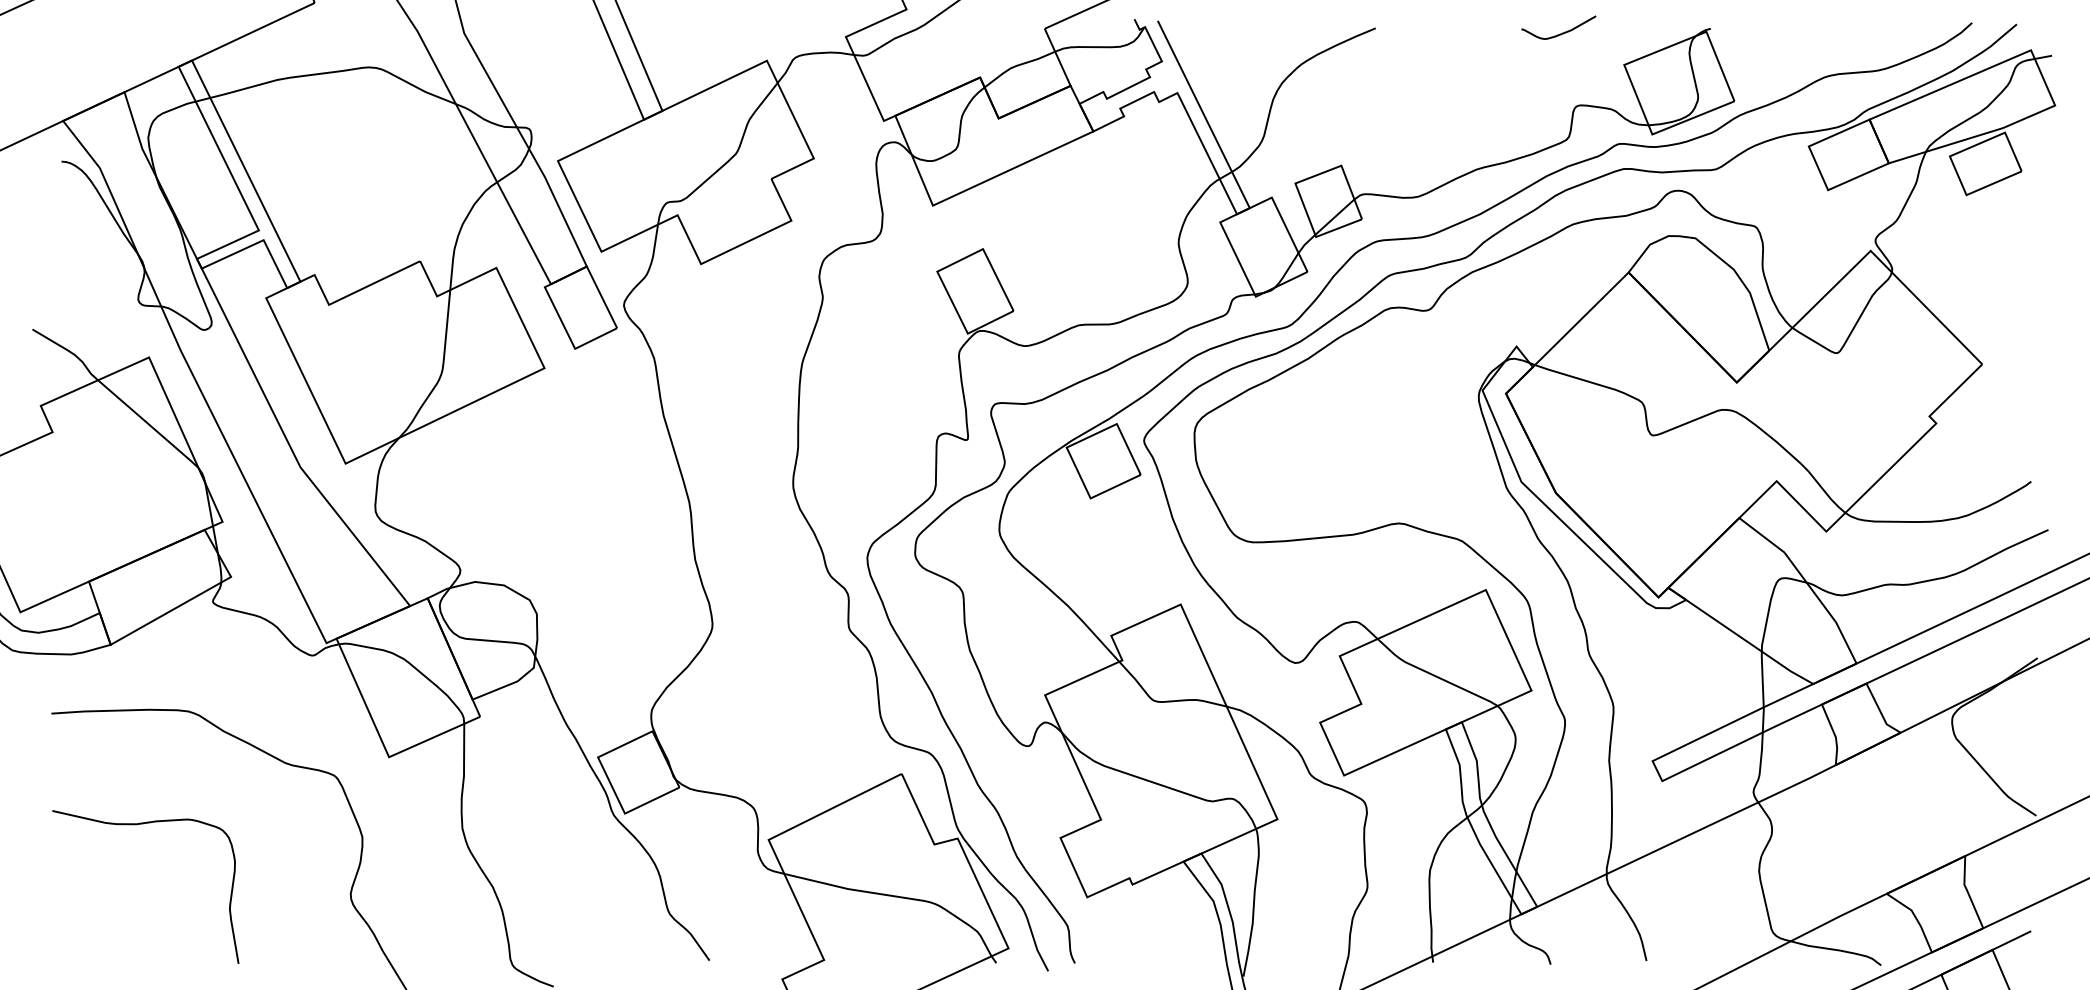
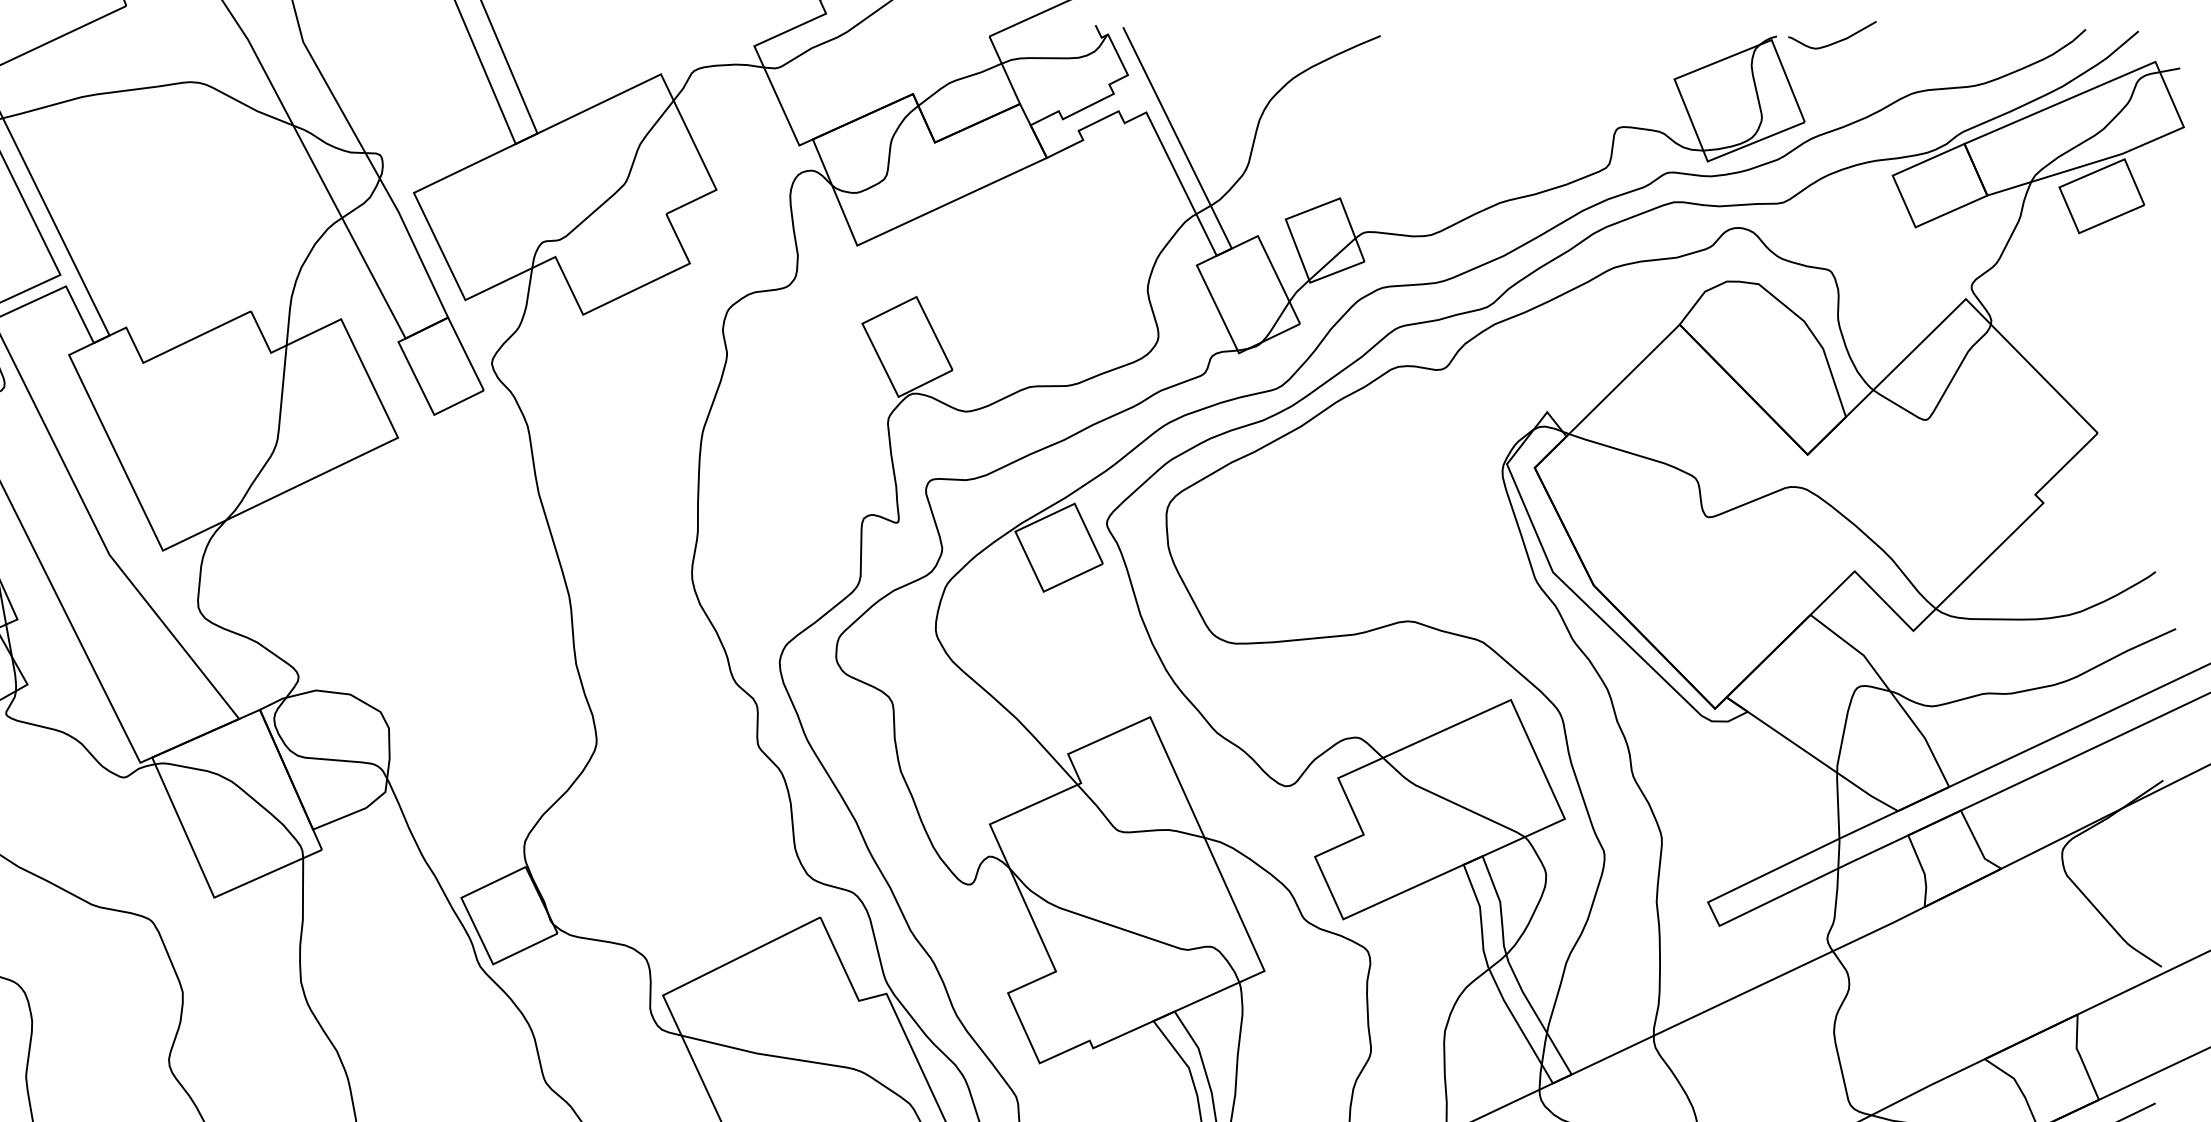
curve: (1559, 33) -> (1833, 42), moved

